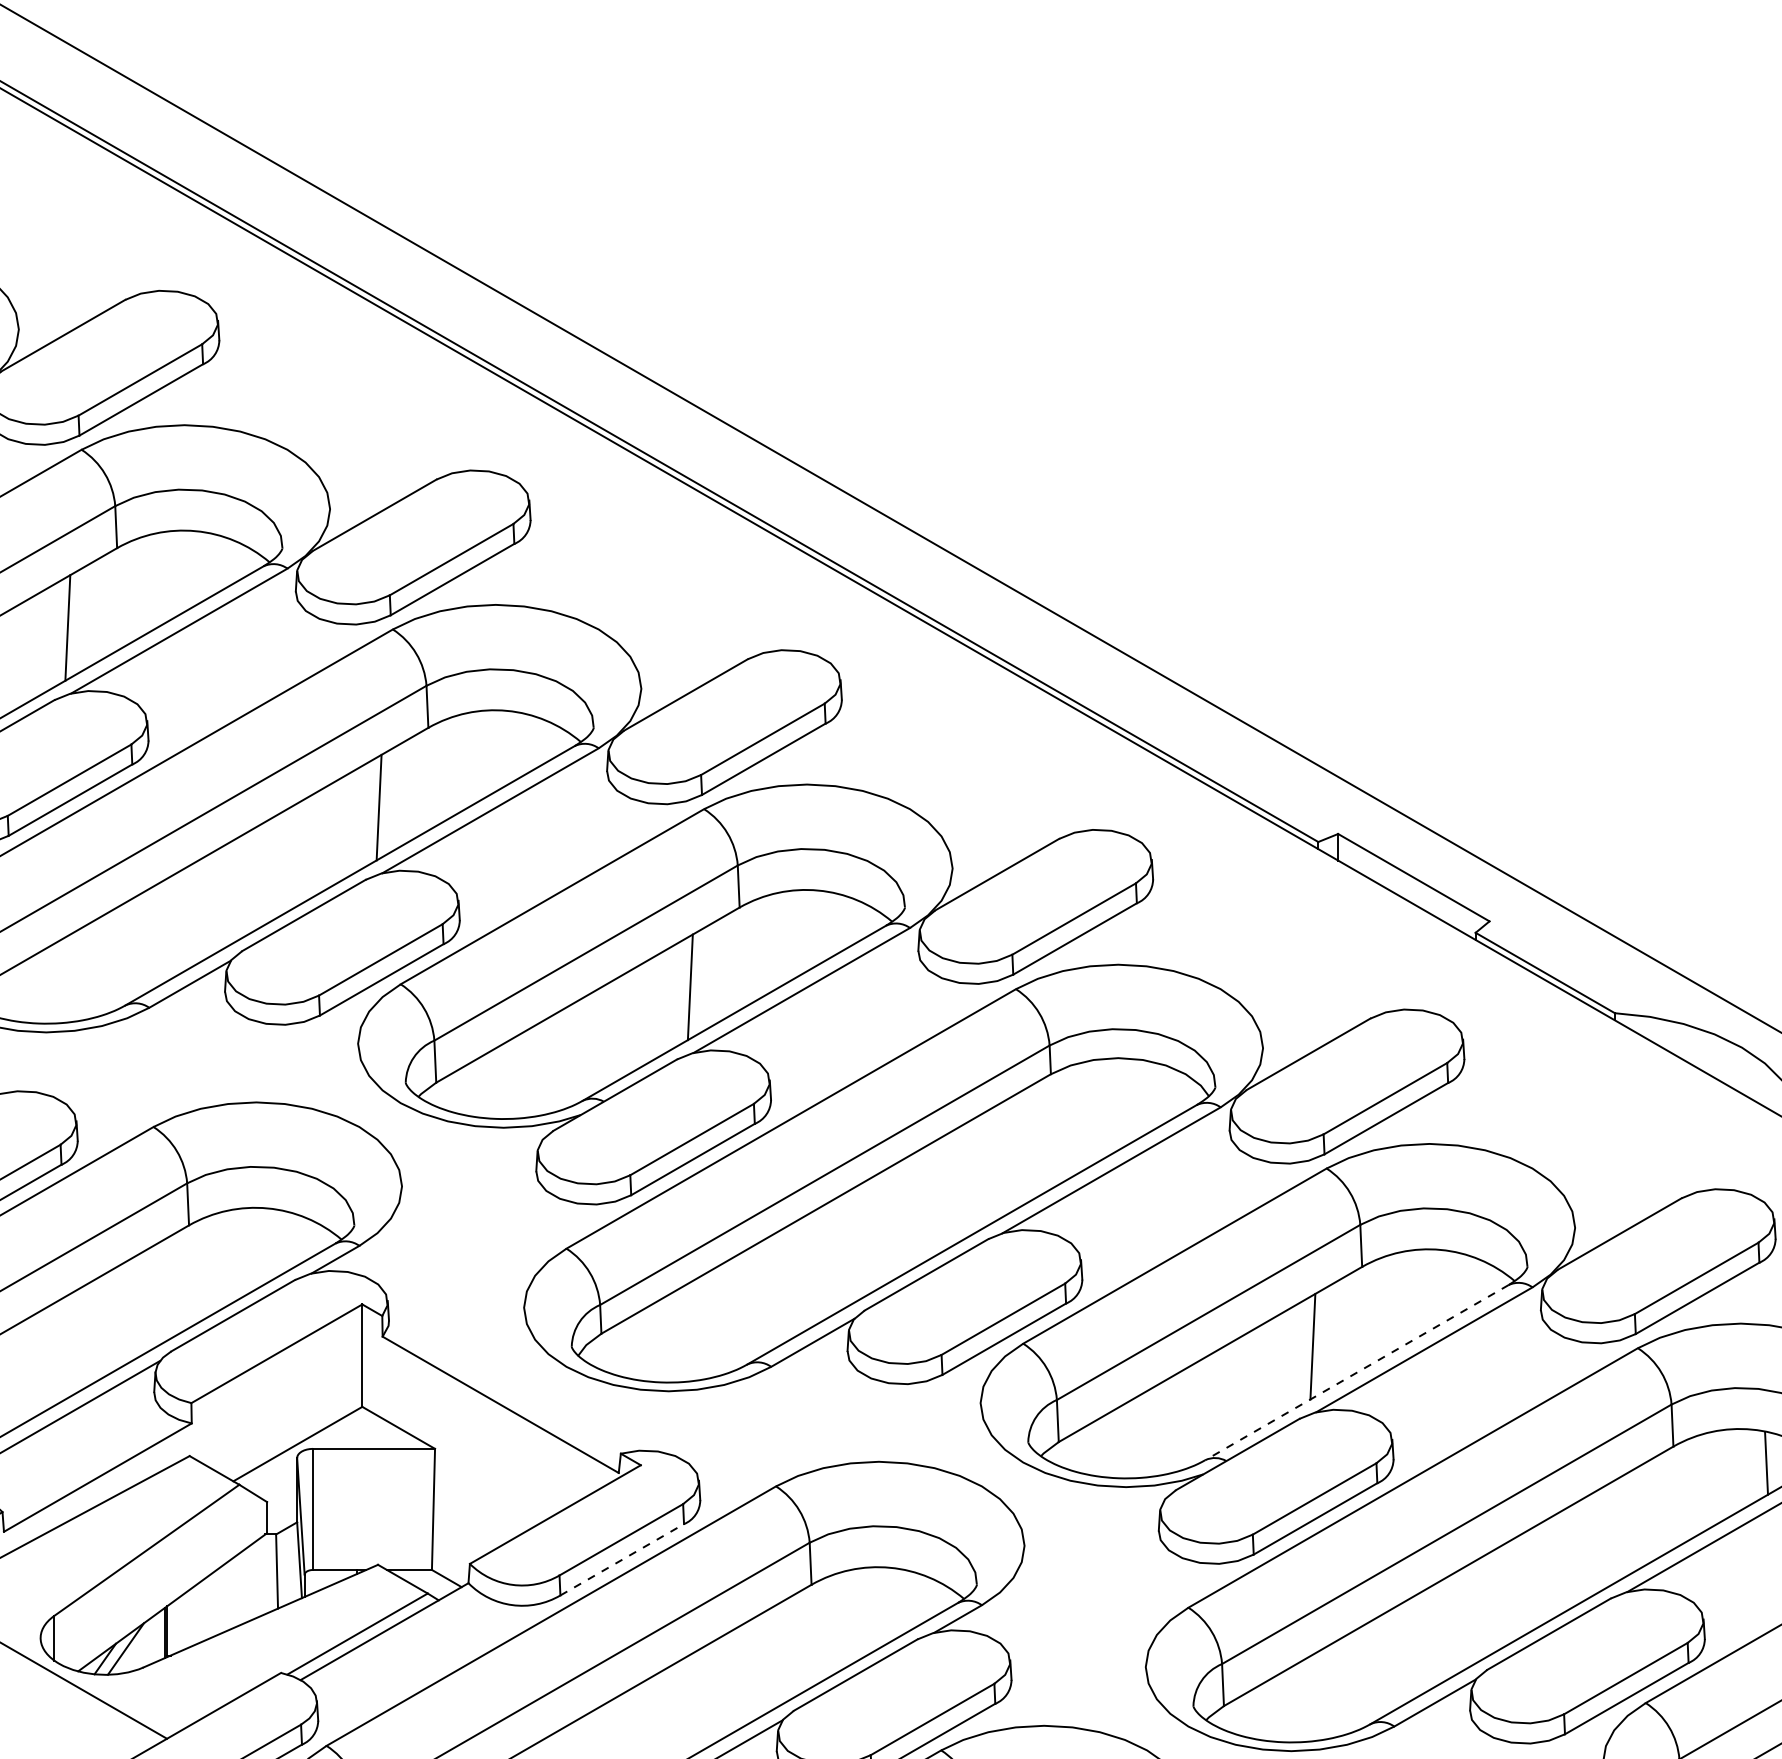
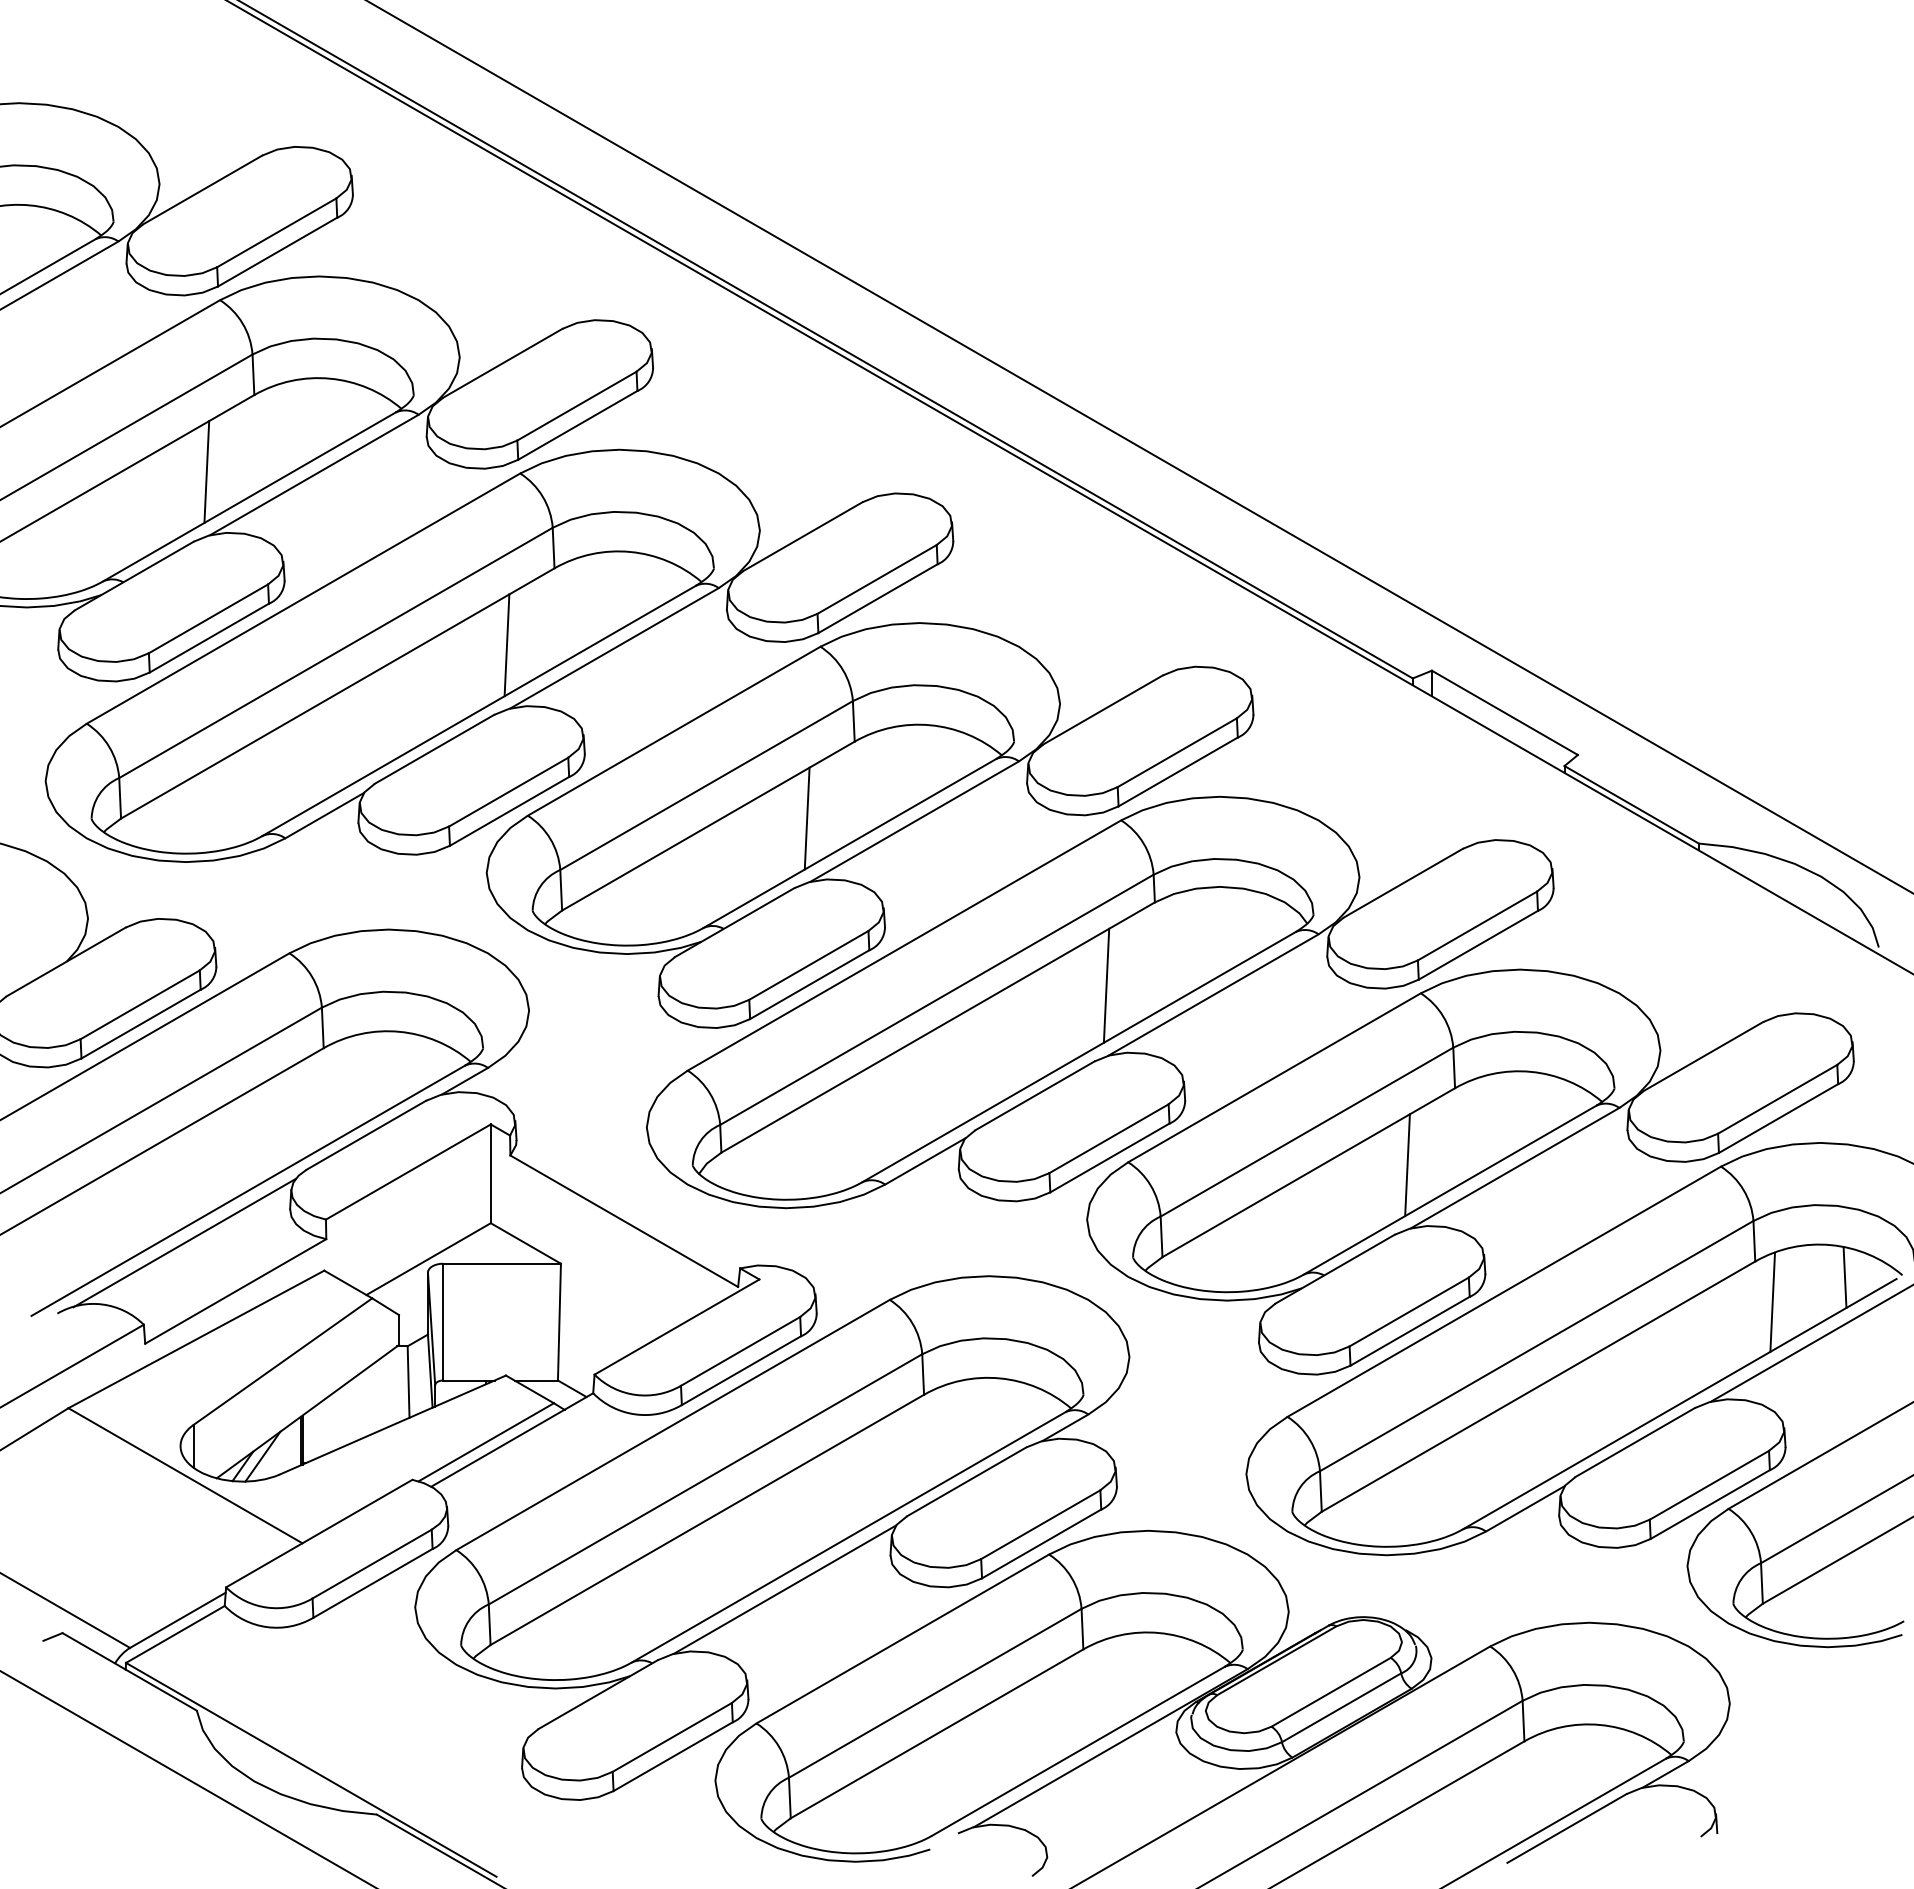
line: (1000, 1160) -> (1106, 985), added
line: (1357, 1372) -> (1450, 1190), dashed -> solid
line: (1691, 1488) -> (1772, 1301), added
line: (622, 1559) -> (741, 1370), dashed -> solid

